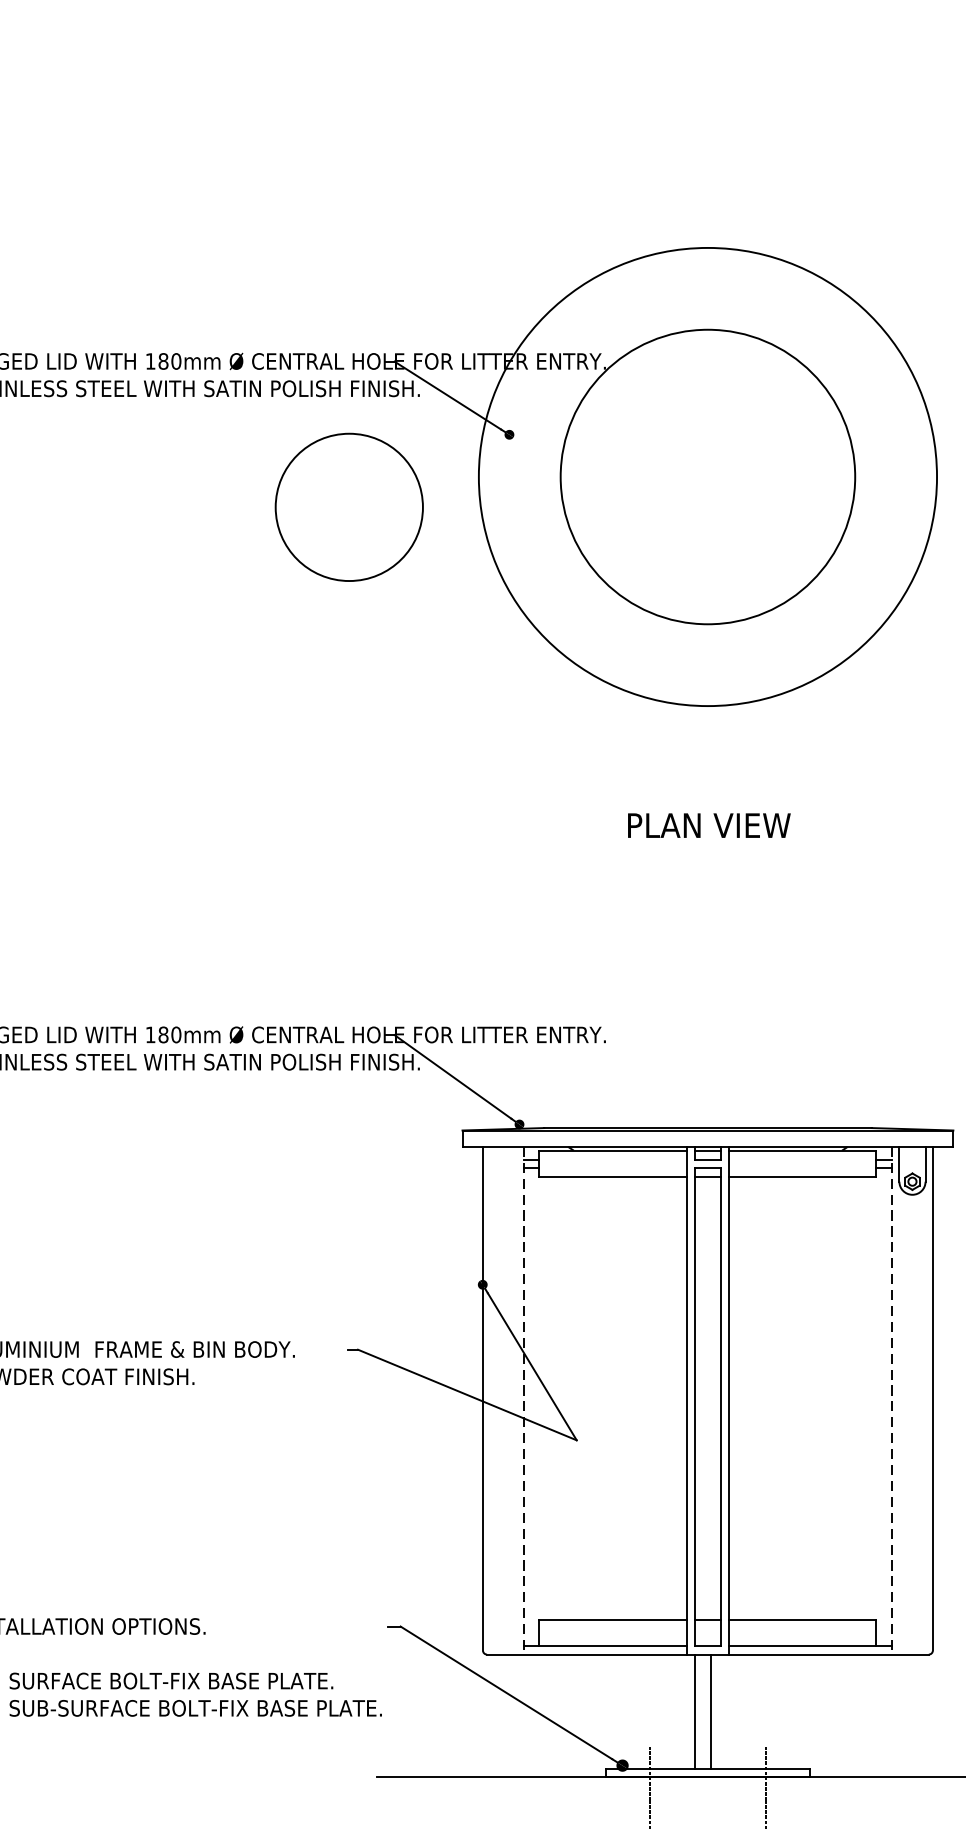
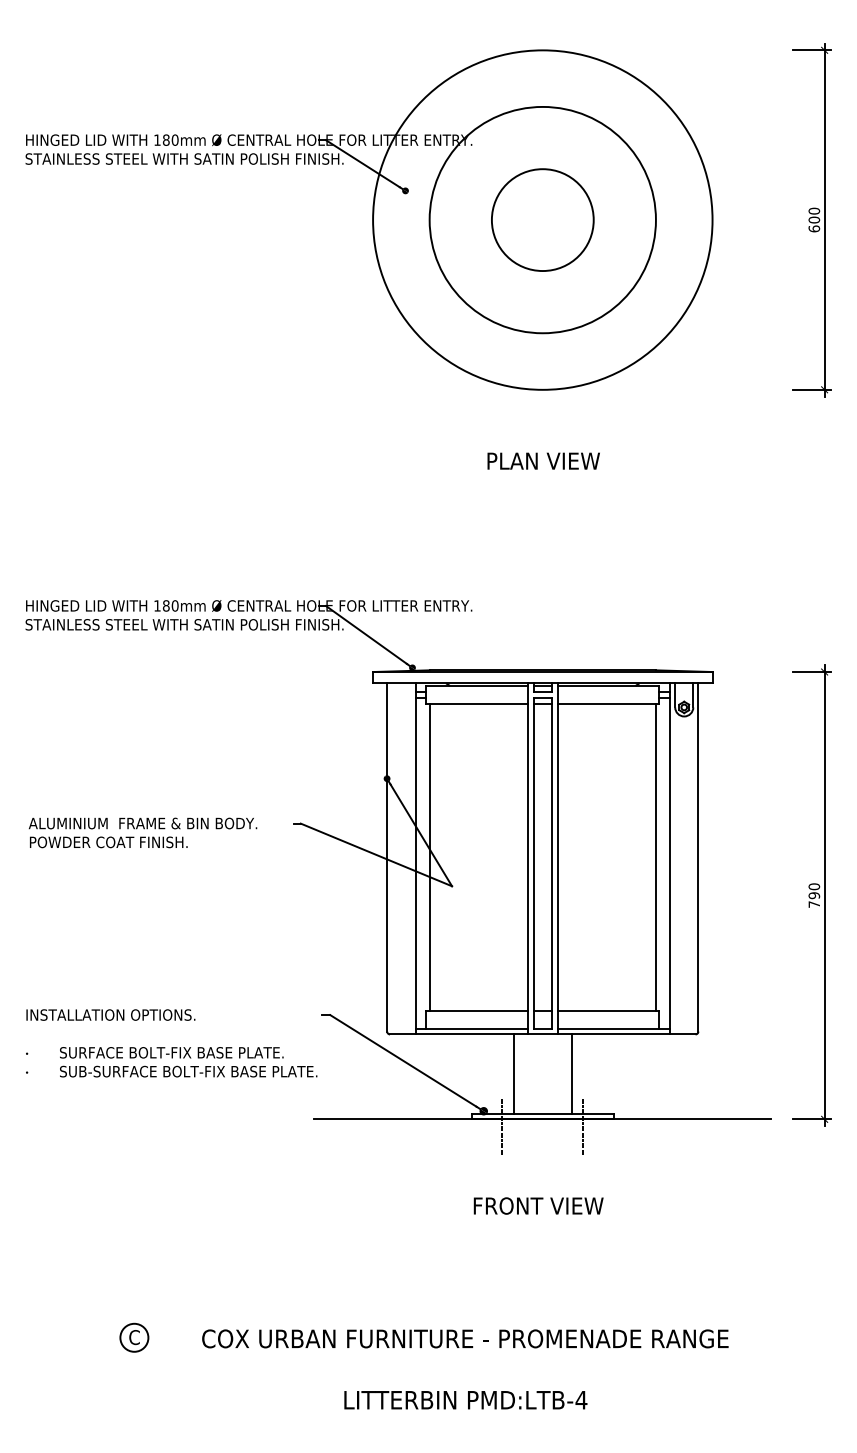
circle: (707, 476) -> (542, 219), size x0.71
circle: (707, 476) -> (542, 219), size x1.67
circle: (348, 506) -> (542, 219), moved
line: (544, 1398) -> (429, 857), added
line: (870, 1398) -> (655, 857), added
line: (523, 1400) -> (415, 858), dashed -> solid
line: (892, 1400) -> (670, 858), dashed -> solid
line: (694, 1711) -> (571, 1073), moved
line: (711, 1711) -> (514, 1073), moved

